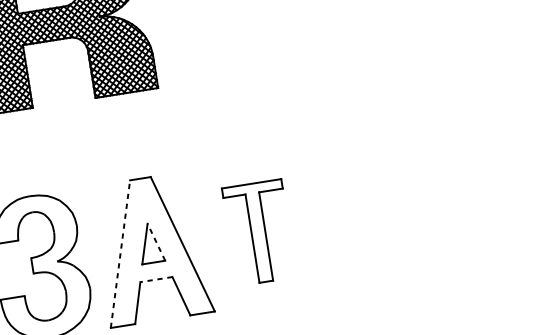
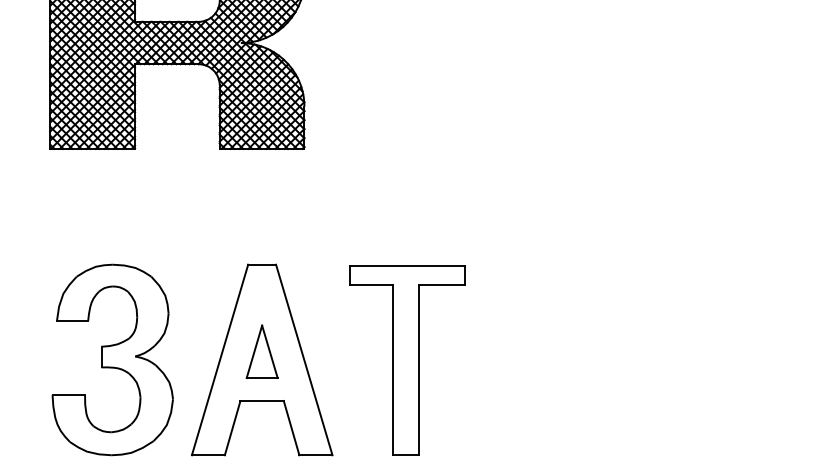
part: (259, 232) -> (407, 360), size x1.43
line: (156, 242) -> (269, 351), dashed -> solid
line: (120, 253) -> (220, 359), dashed -> solid
line: (156, 279) -> (262, 401), dashed -> solid

